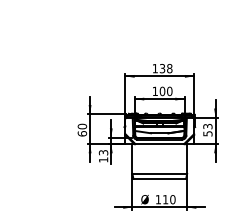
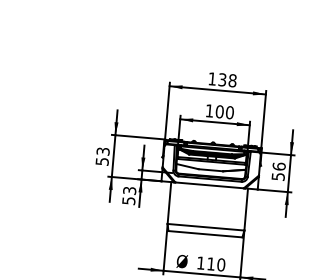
text: (207, 126) -> (278, 166), 53 -> 56
text: (82, 129) -> (102, 155), 60 -> 53
text: (103, 159) -> (128, 200), 13 -> 53

